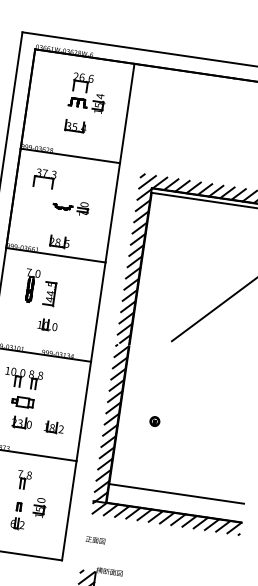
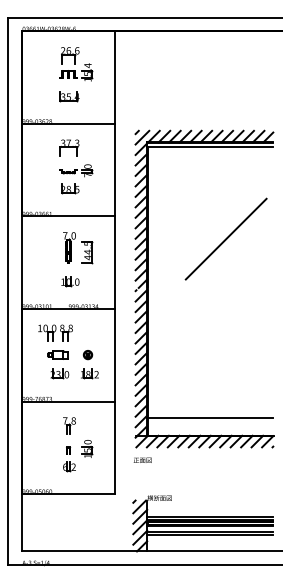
part: (45, 178) -> (69, 147), moved
part: (60, 241) -> (70, 188), moved
part: (47, 291) -> (84, 250), moved
part: (154, 421) -> (87, 355), moved
text: (95, 539) -> (142, 459), moved

